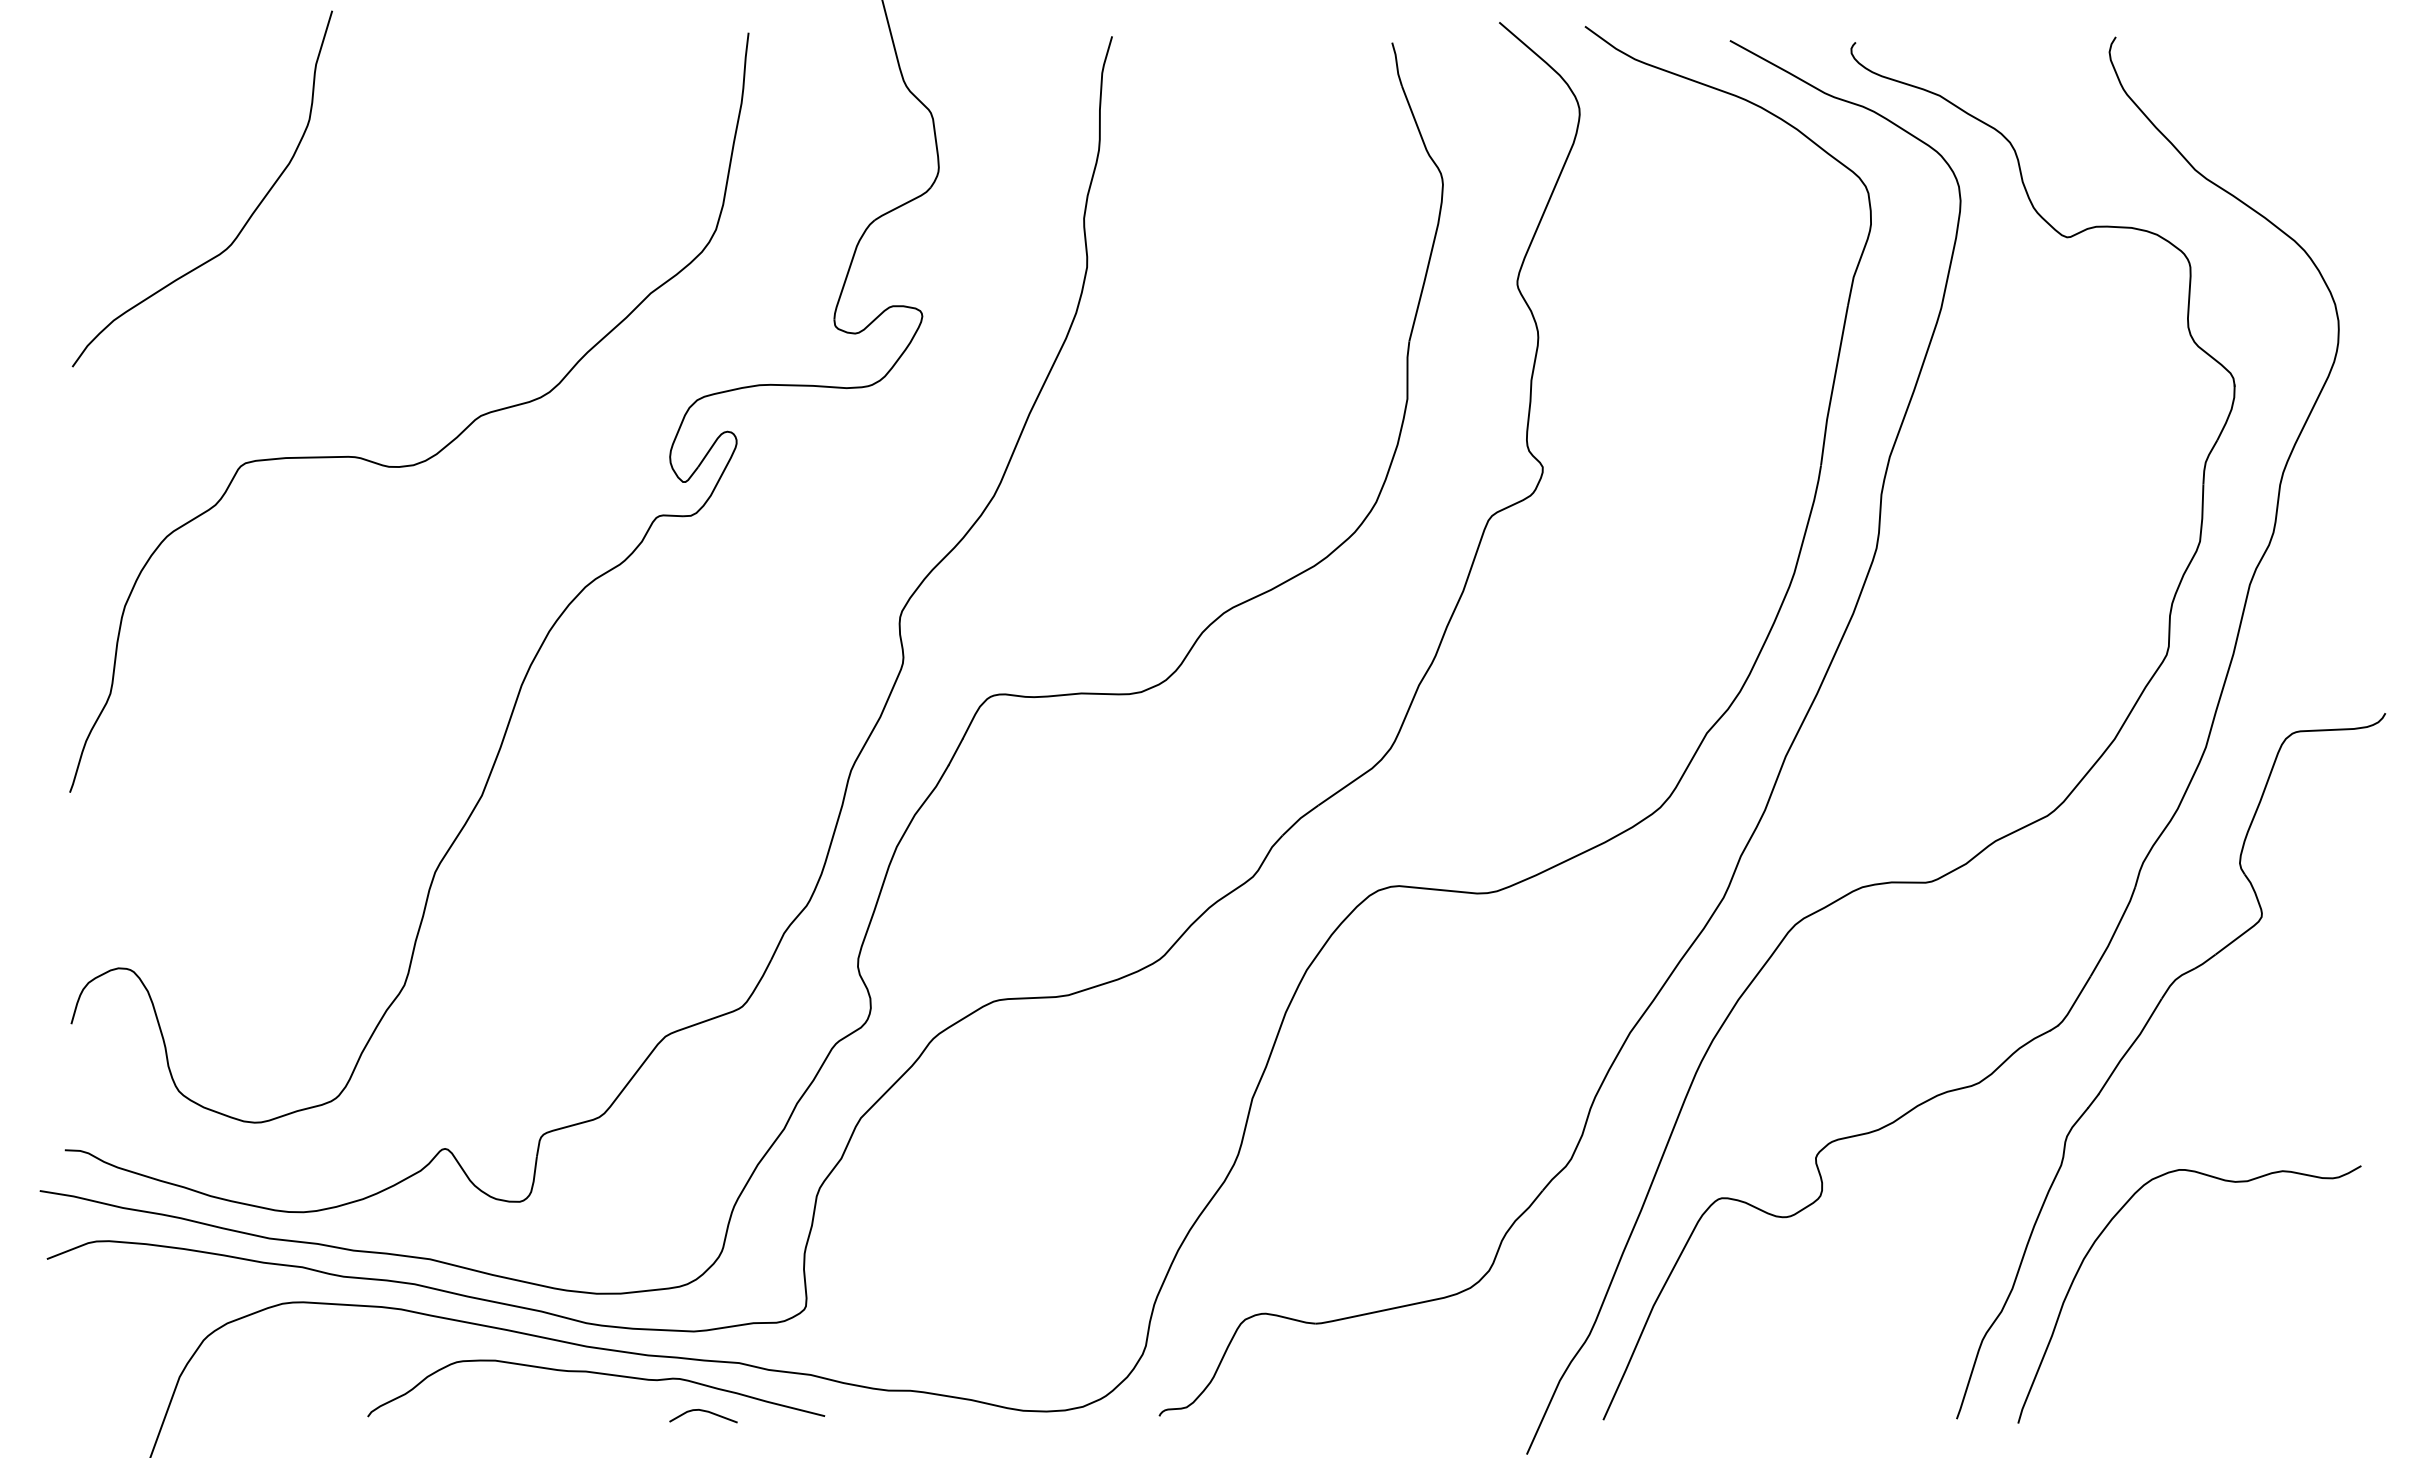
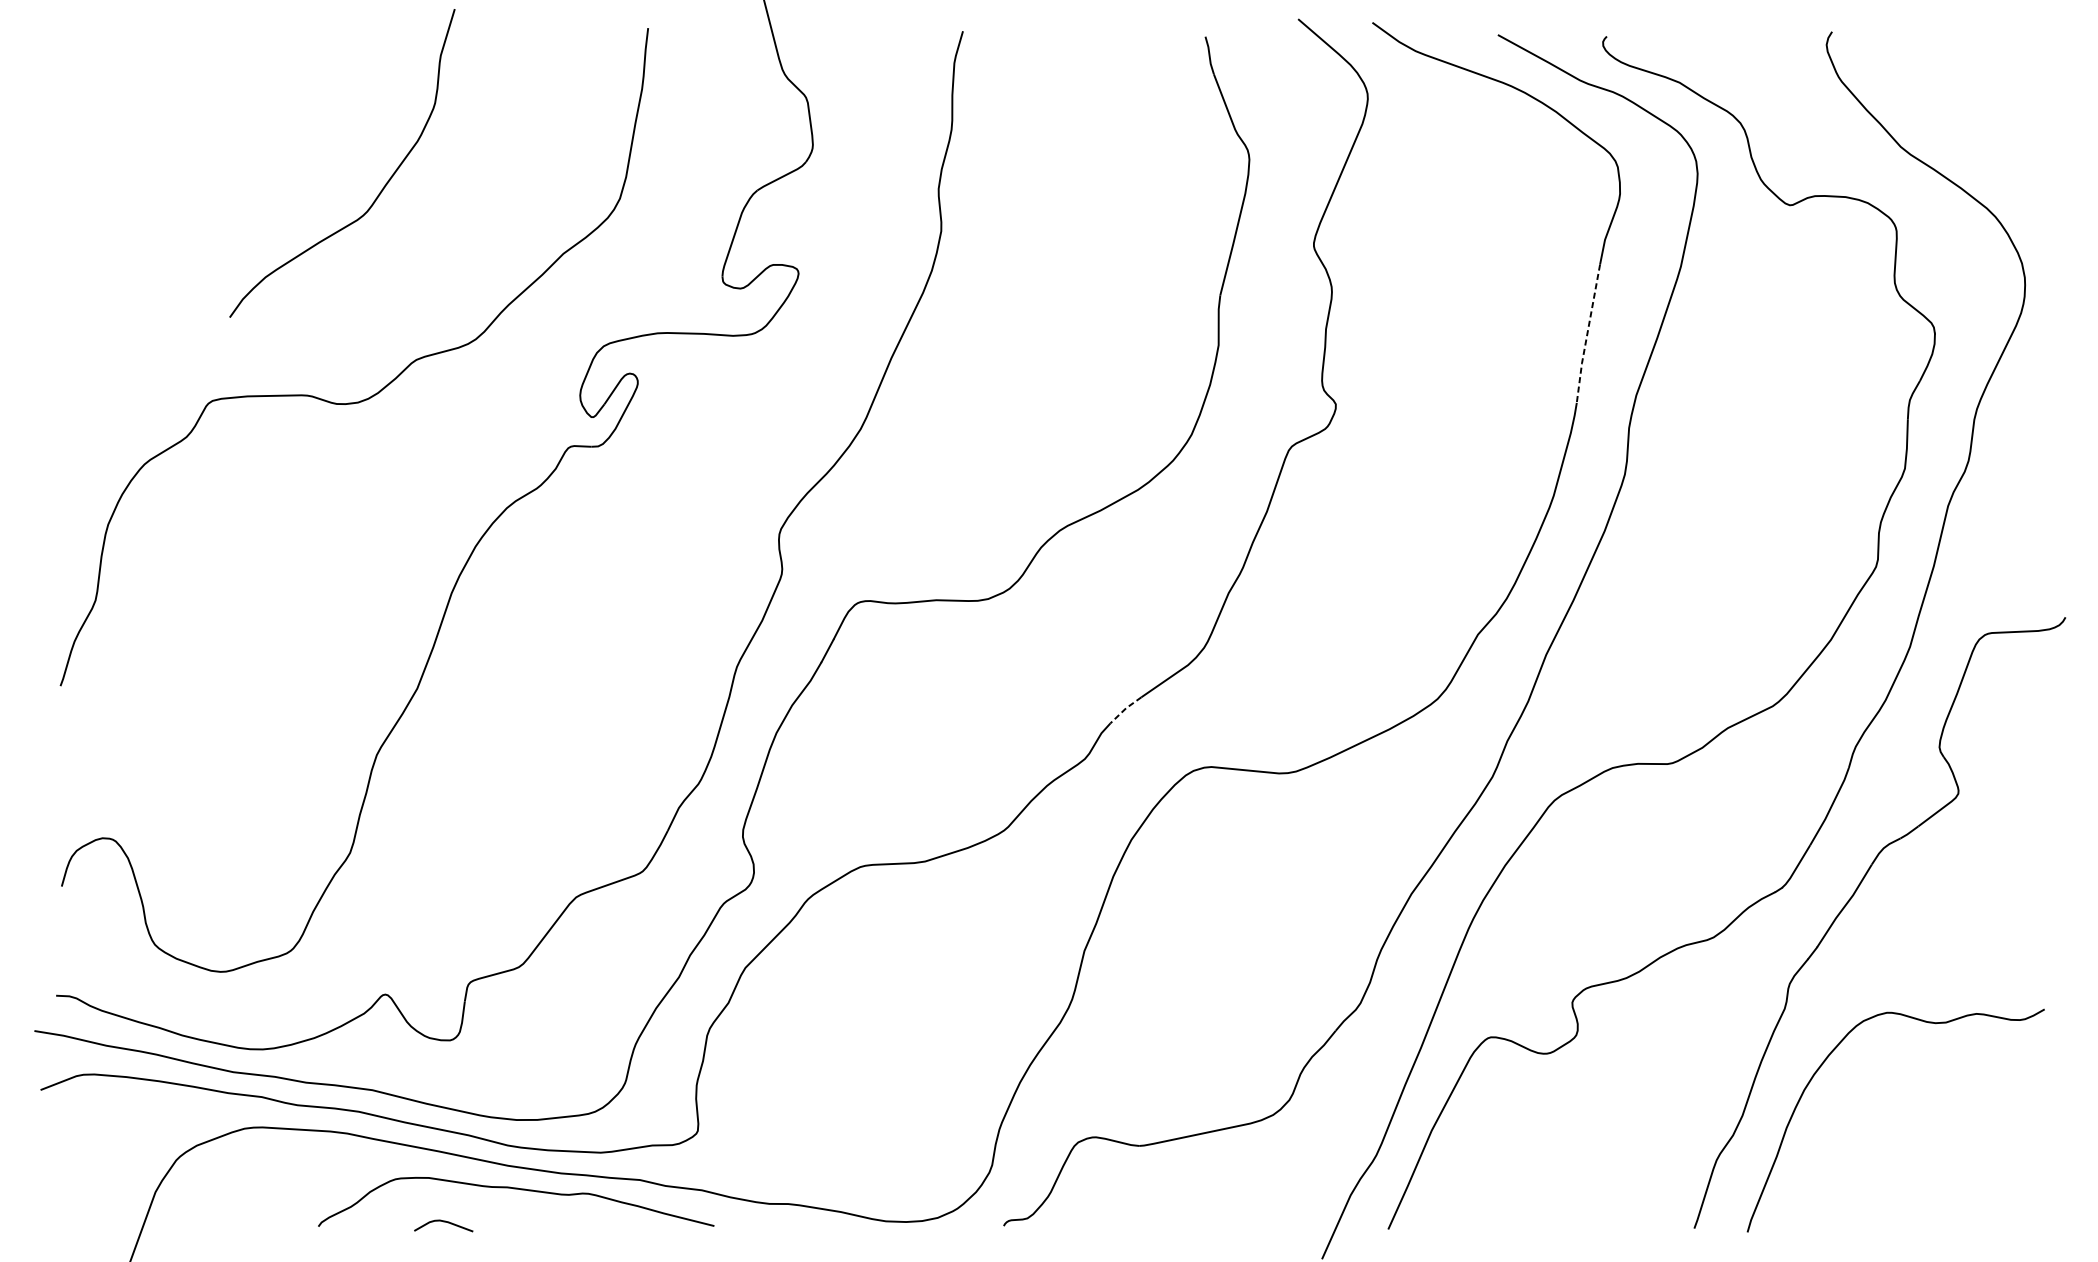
curve: (247, 219) -> (381, 189), moved
line: (1833, 386) -> (1587, 334), solid -> dashed
line: (1299, 819) -> (1125, 709), solid -> dashed
curve: (705, 1412) -> (445, 1222), moved

